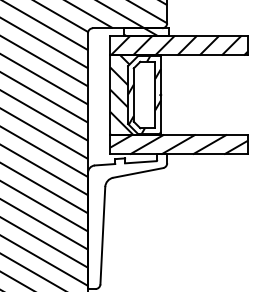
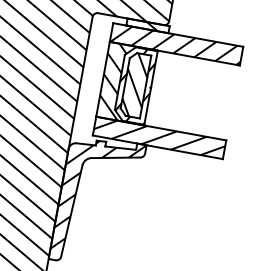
hatch: (144, 94) -> (135, 84), added
hatch: (127, 216) -> (98, 197), added

